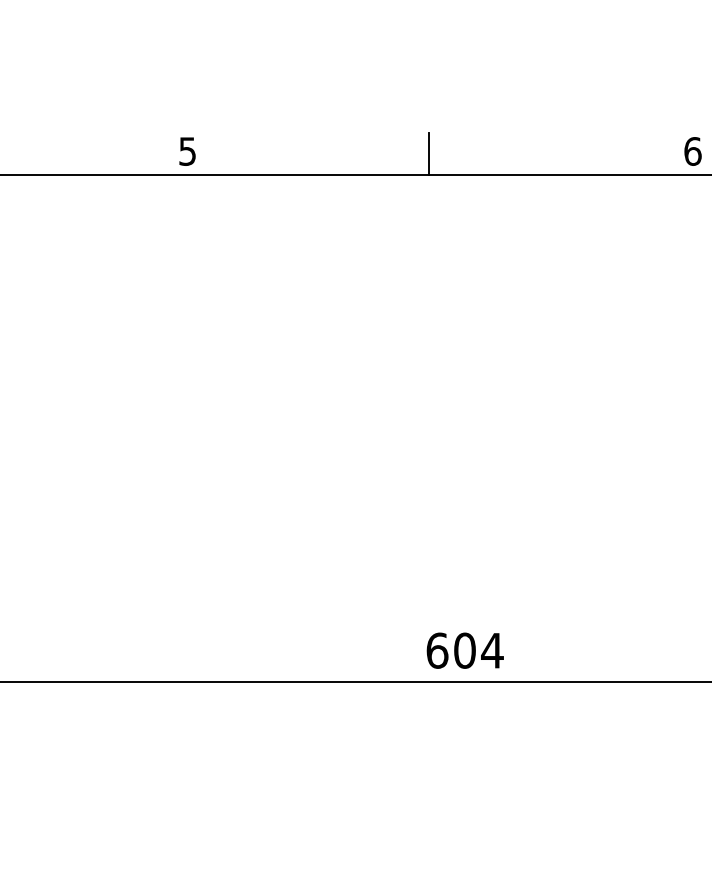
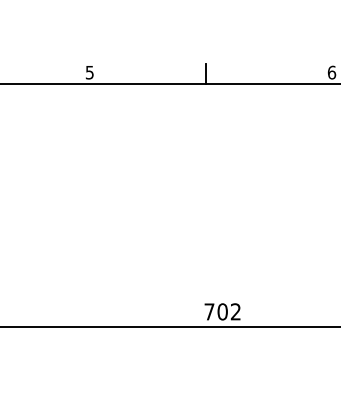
text: (464, 649) -> (222, 311), 604 -> 702

